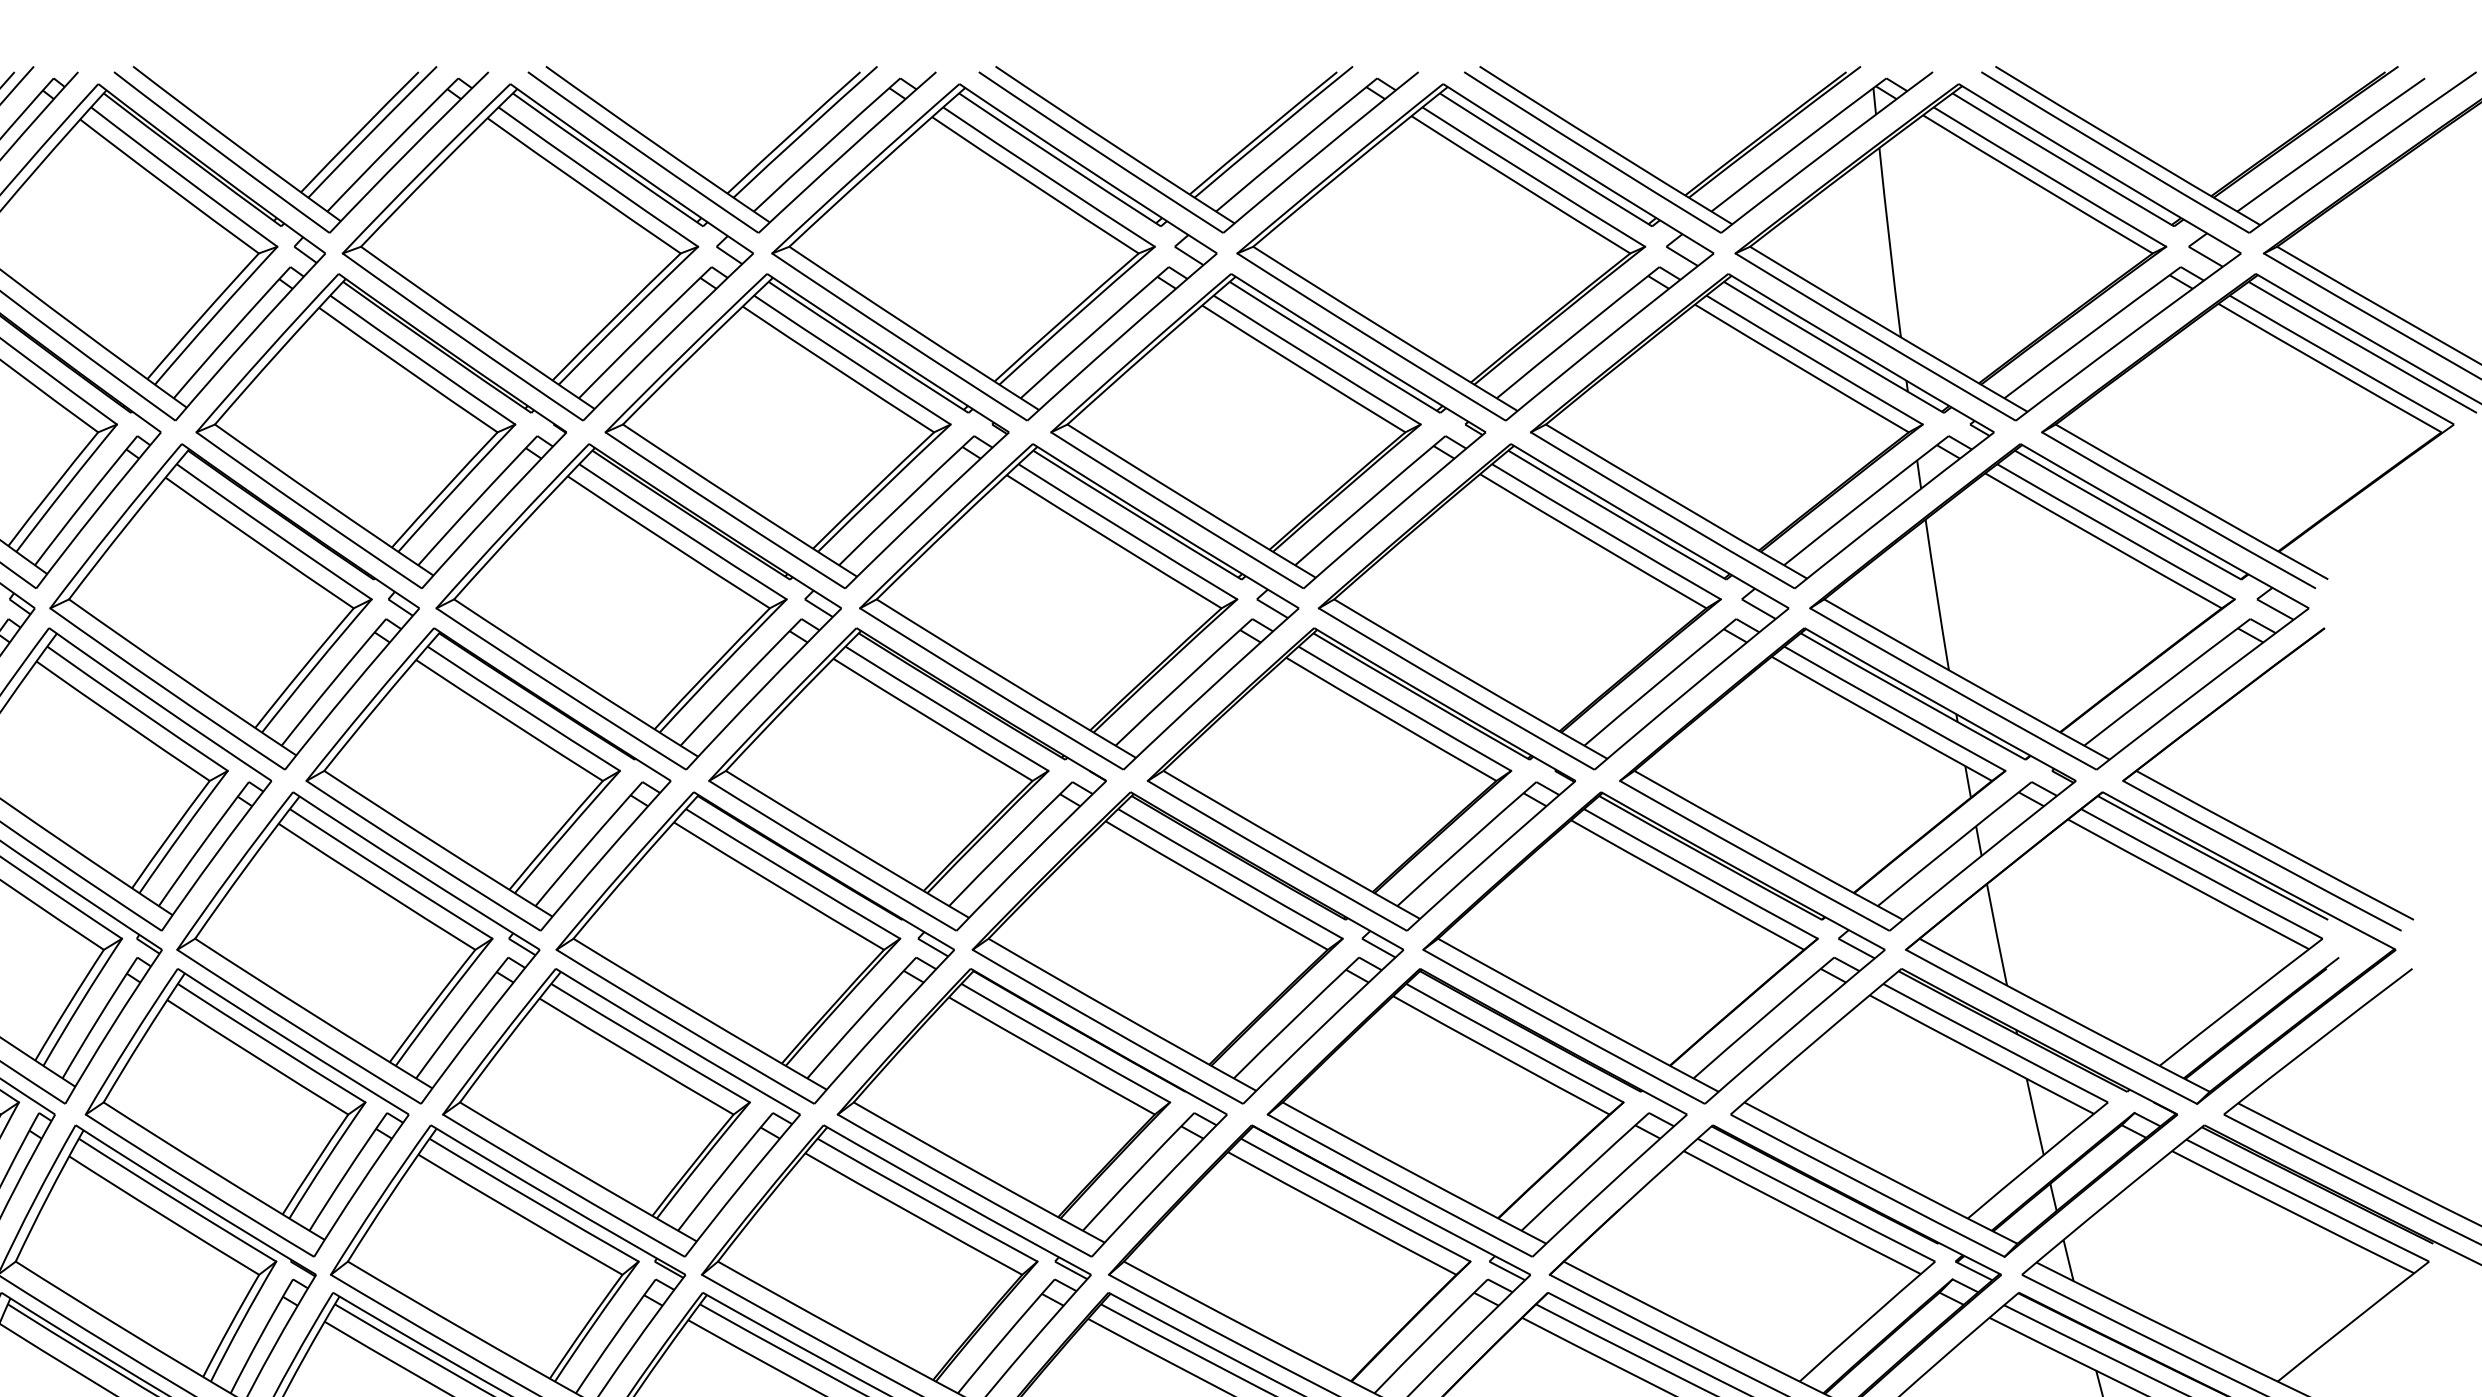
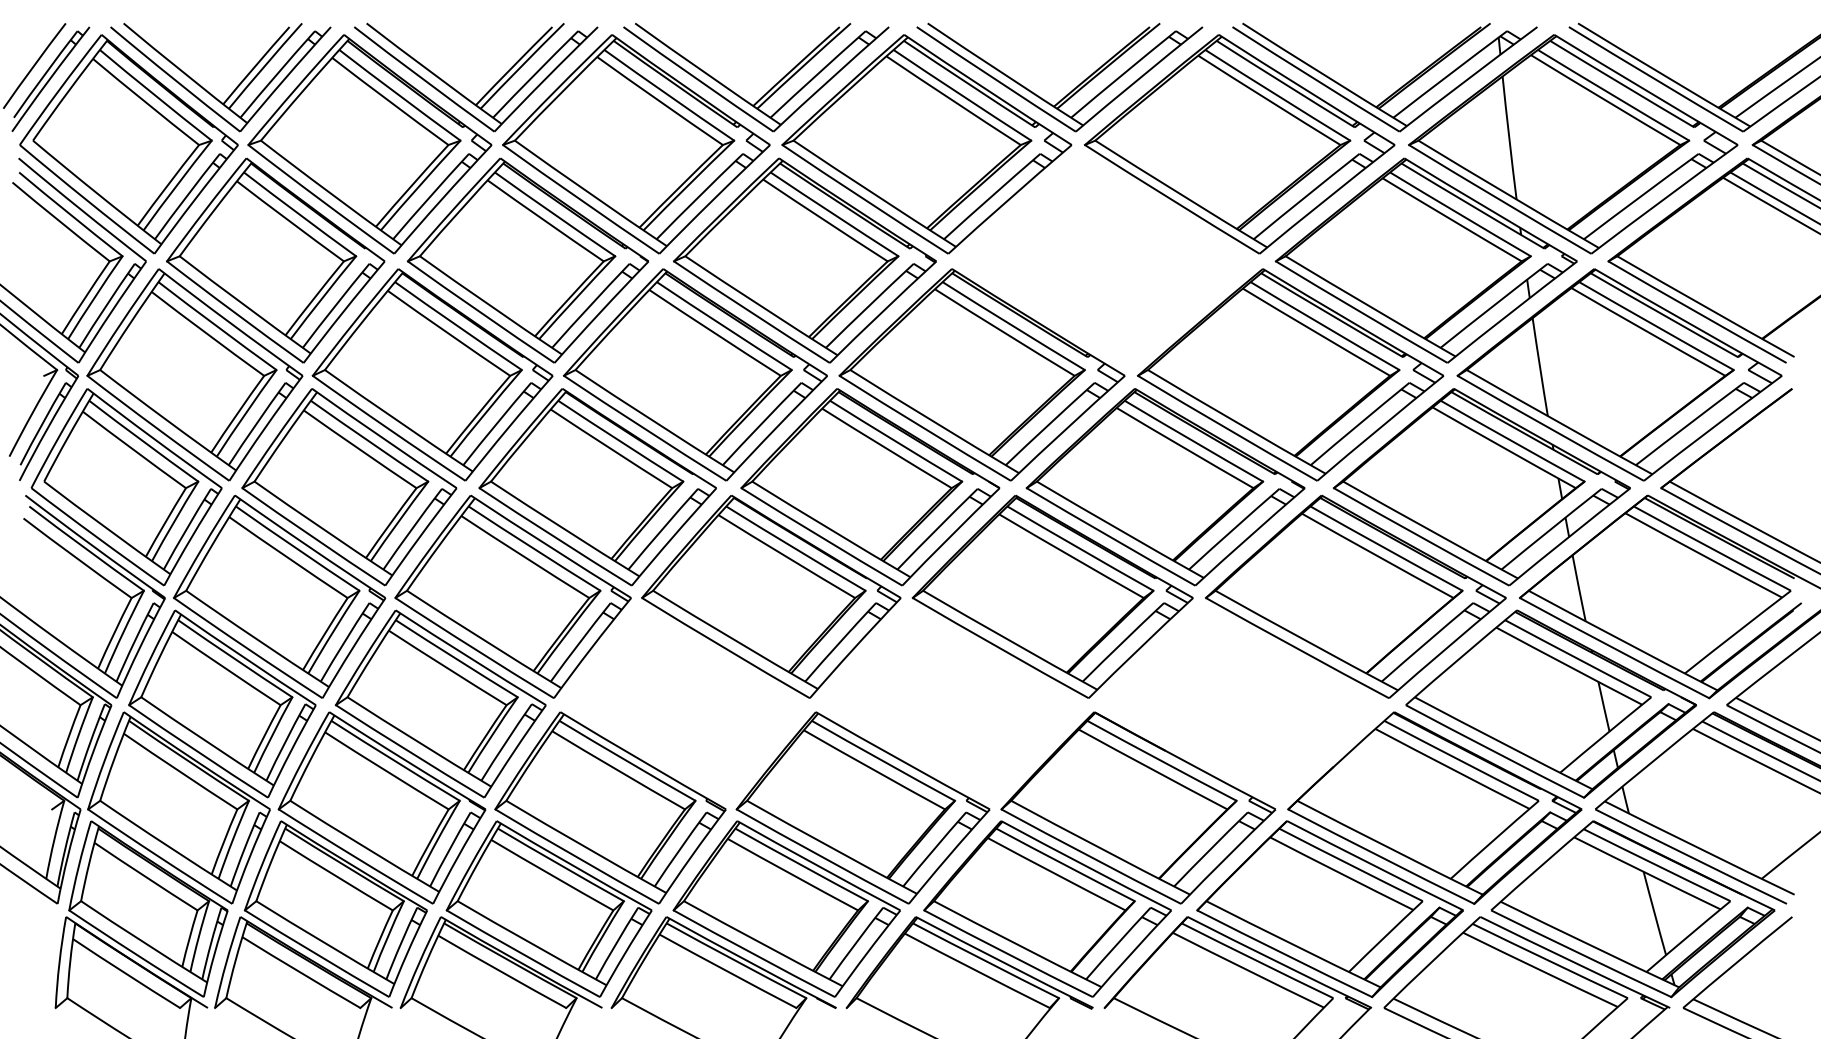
part: (1267, 430) -> (1104, 260), removed
part: (621, 1112) -> (684, 703), removed
part: (1032, 1112) -> (951, 703), removed
part: (1476, 1112) -> (1240, 703), removed

